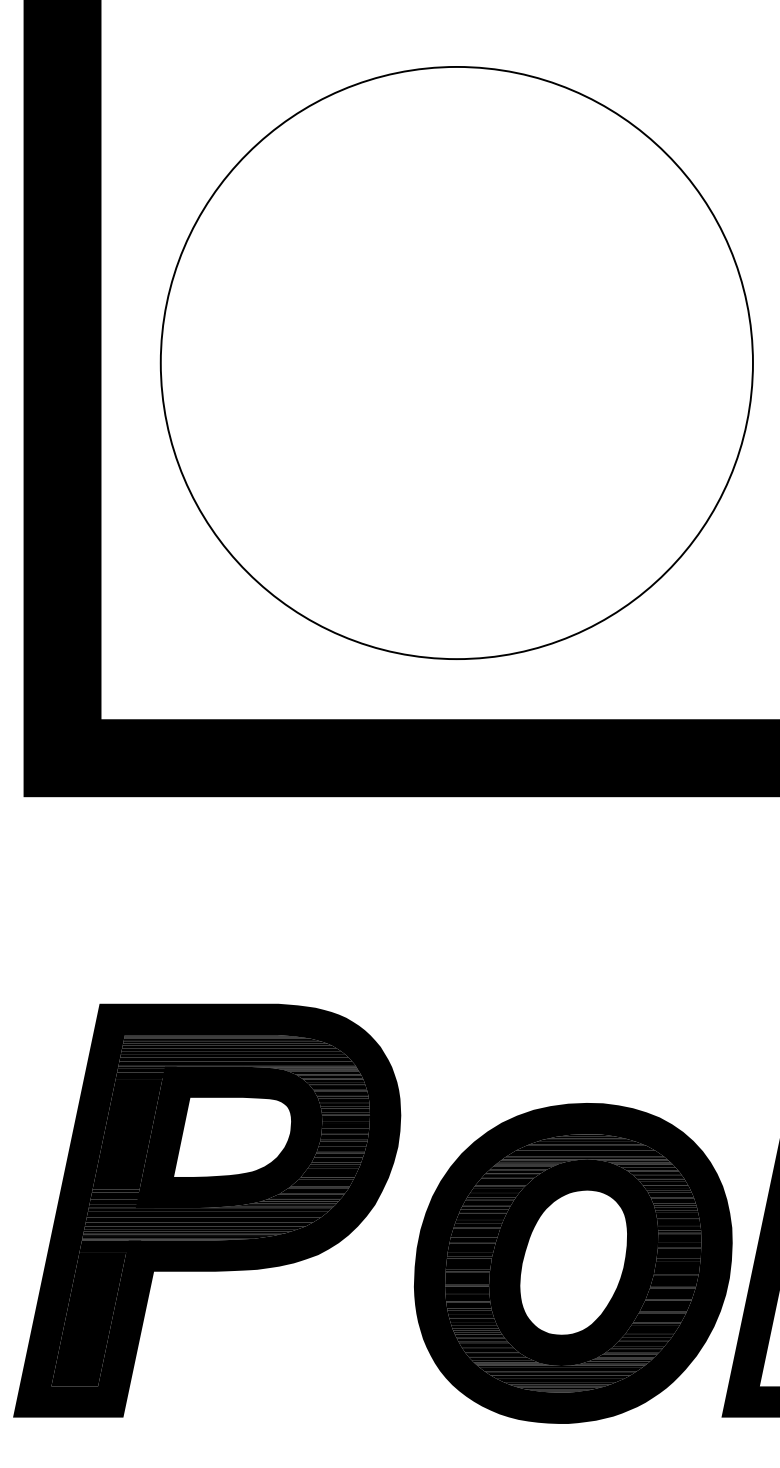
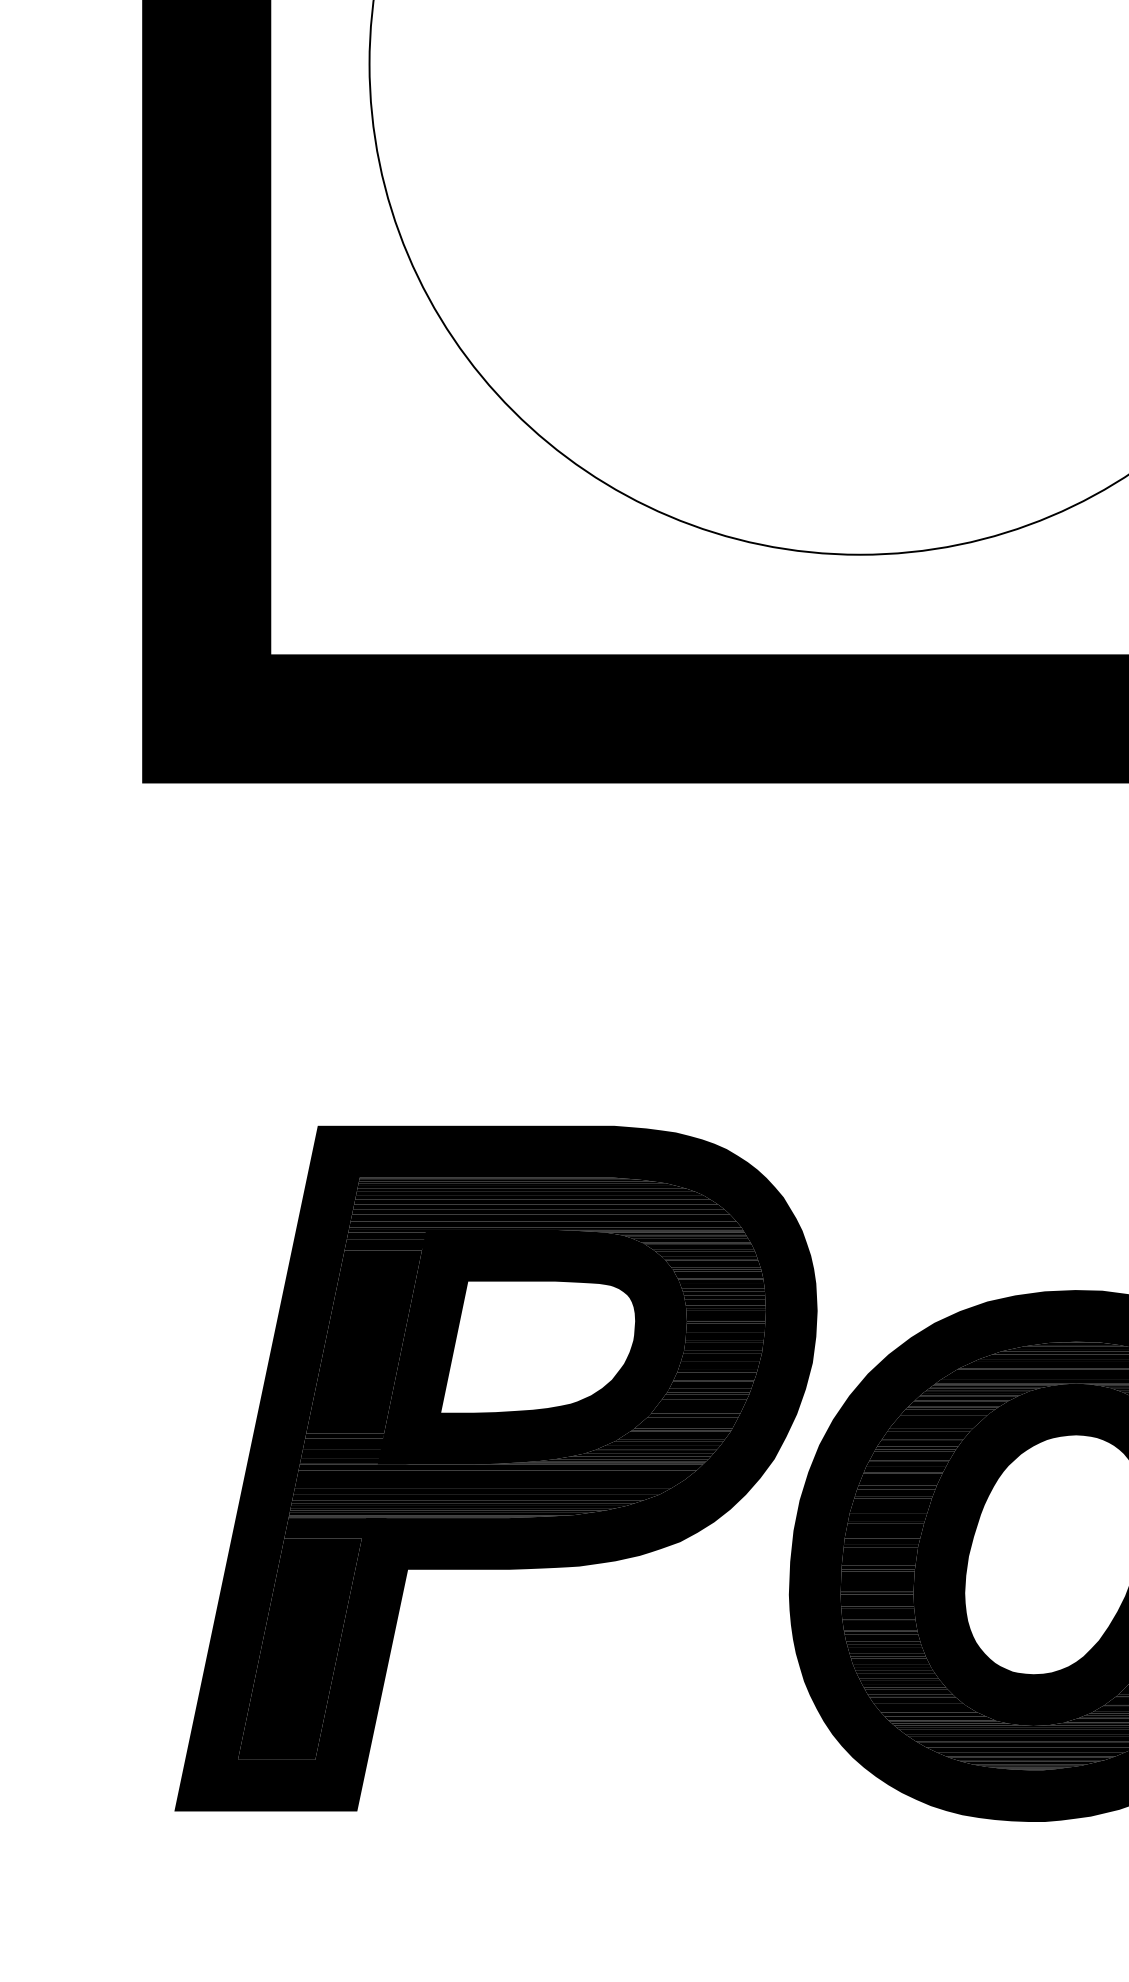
part: (207, 1210) -> (496, 1468), moved

